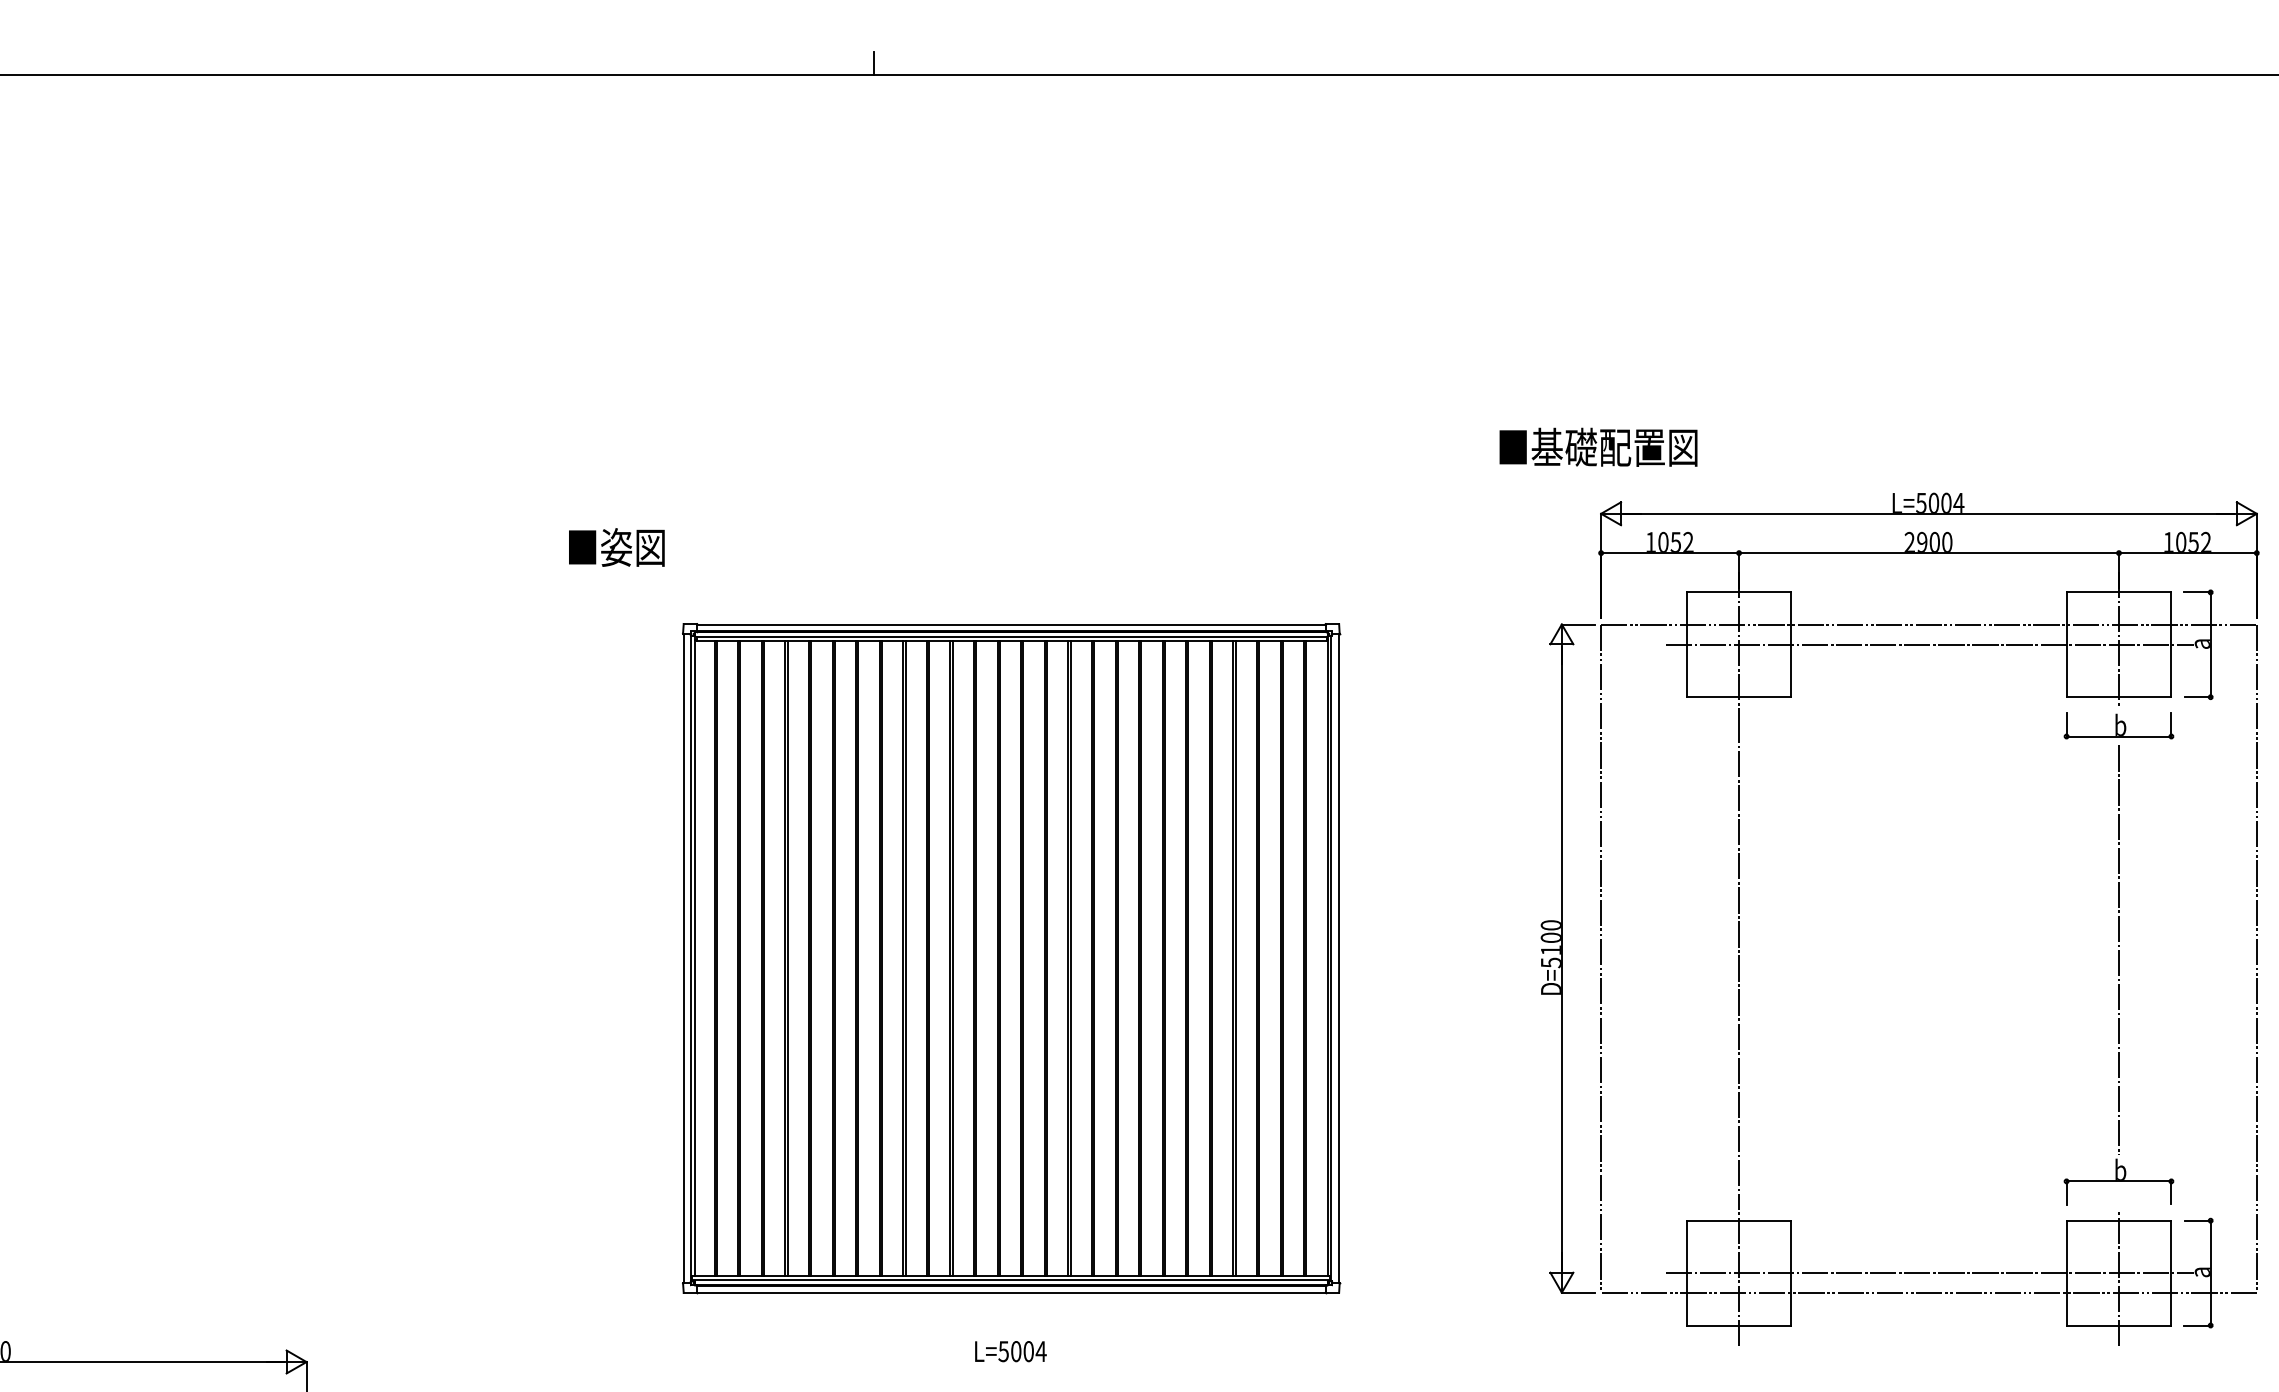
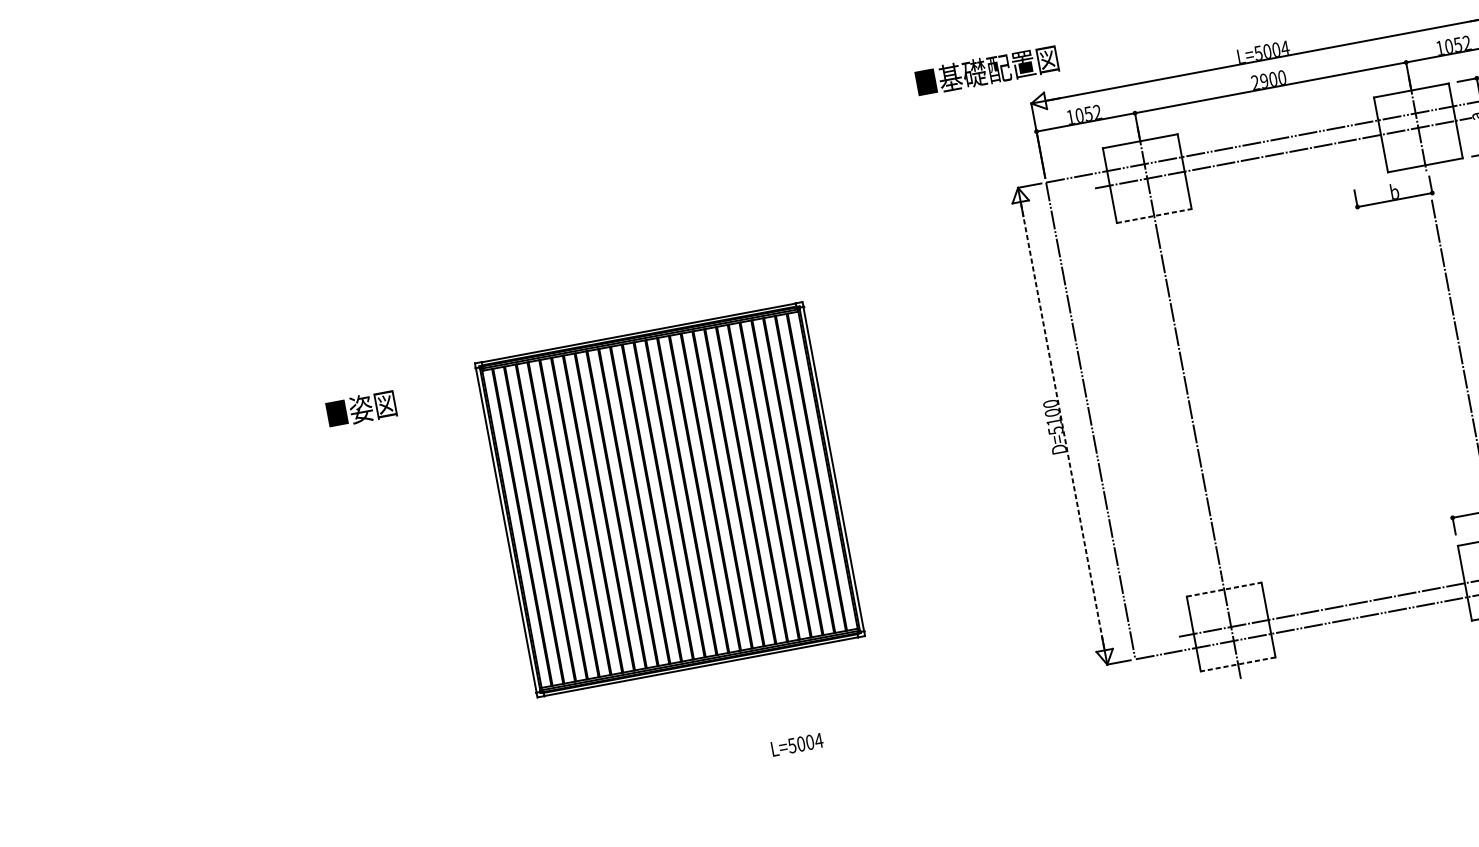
text: (1598, 446) -> (986, 70), moved
text: (616, 547) -> (361, 408), moved
line: (1739, 697) -> (1154, 216), solid -> dashed
part: (2118, 725) -> (1393, 192), moved
part: (1011, 958) -> (669, 499), size x0.7
line: (1561, 958) -> (1062, 426), solid -> dashed
line: (1739, 1220) -> (1224, 589), solid -> dashed
line: (1738, 1325) -> (1237, 664), solid -> dashed
text: (1010, 1351) -> (797, 744), moved

